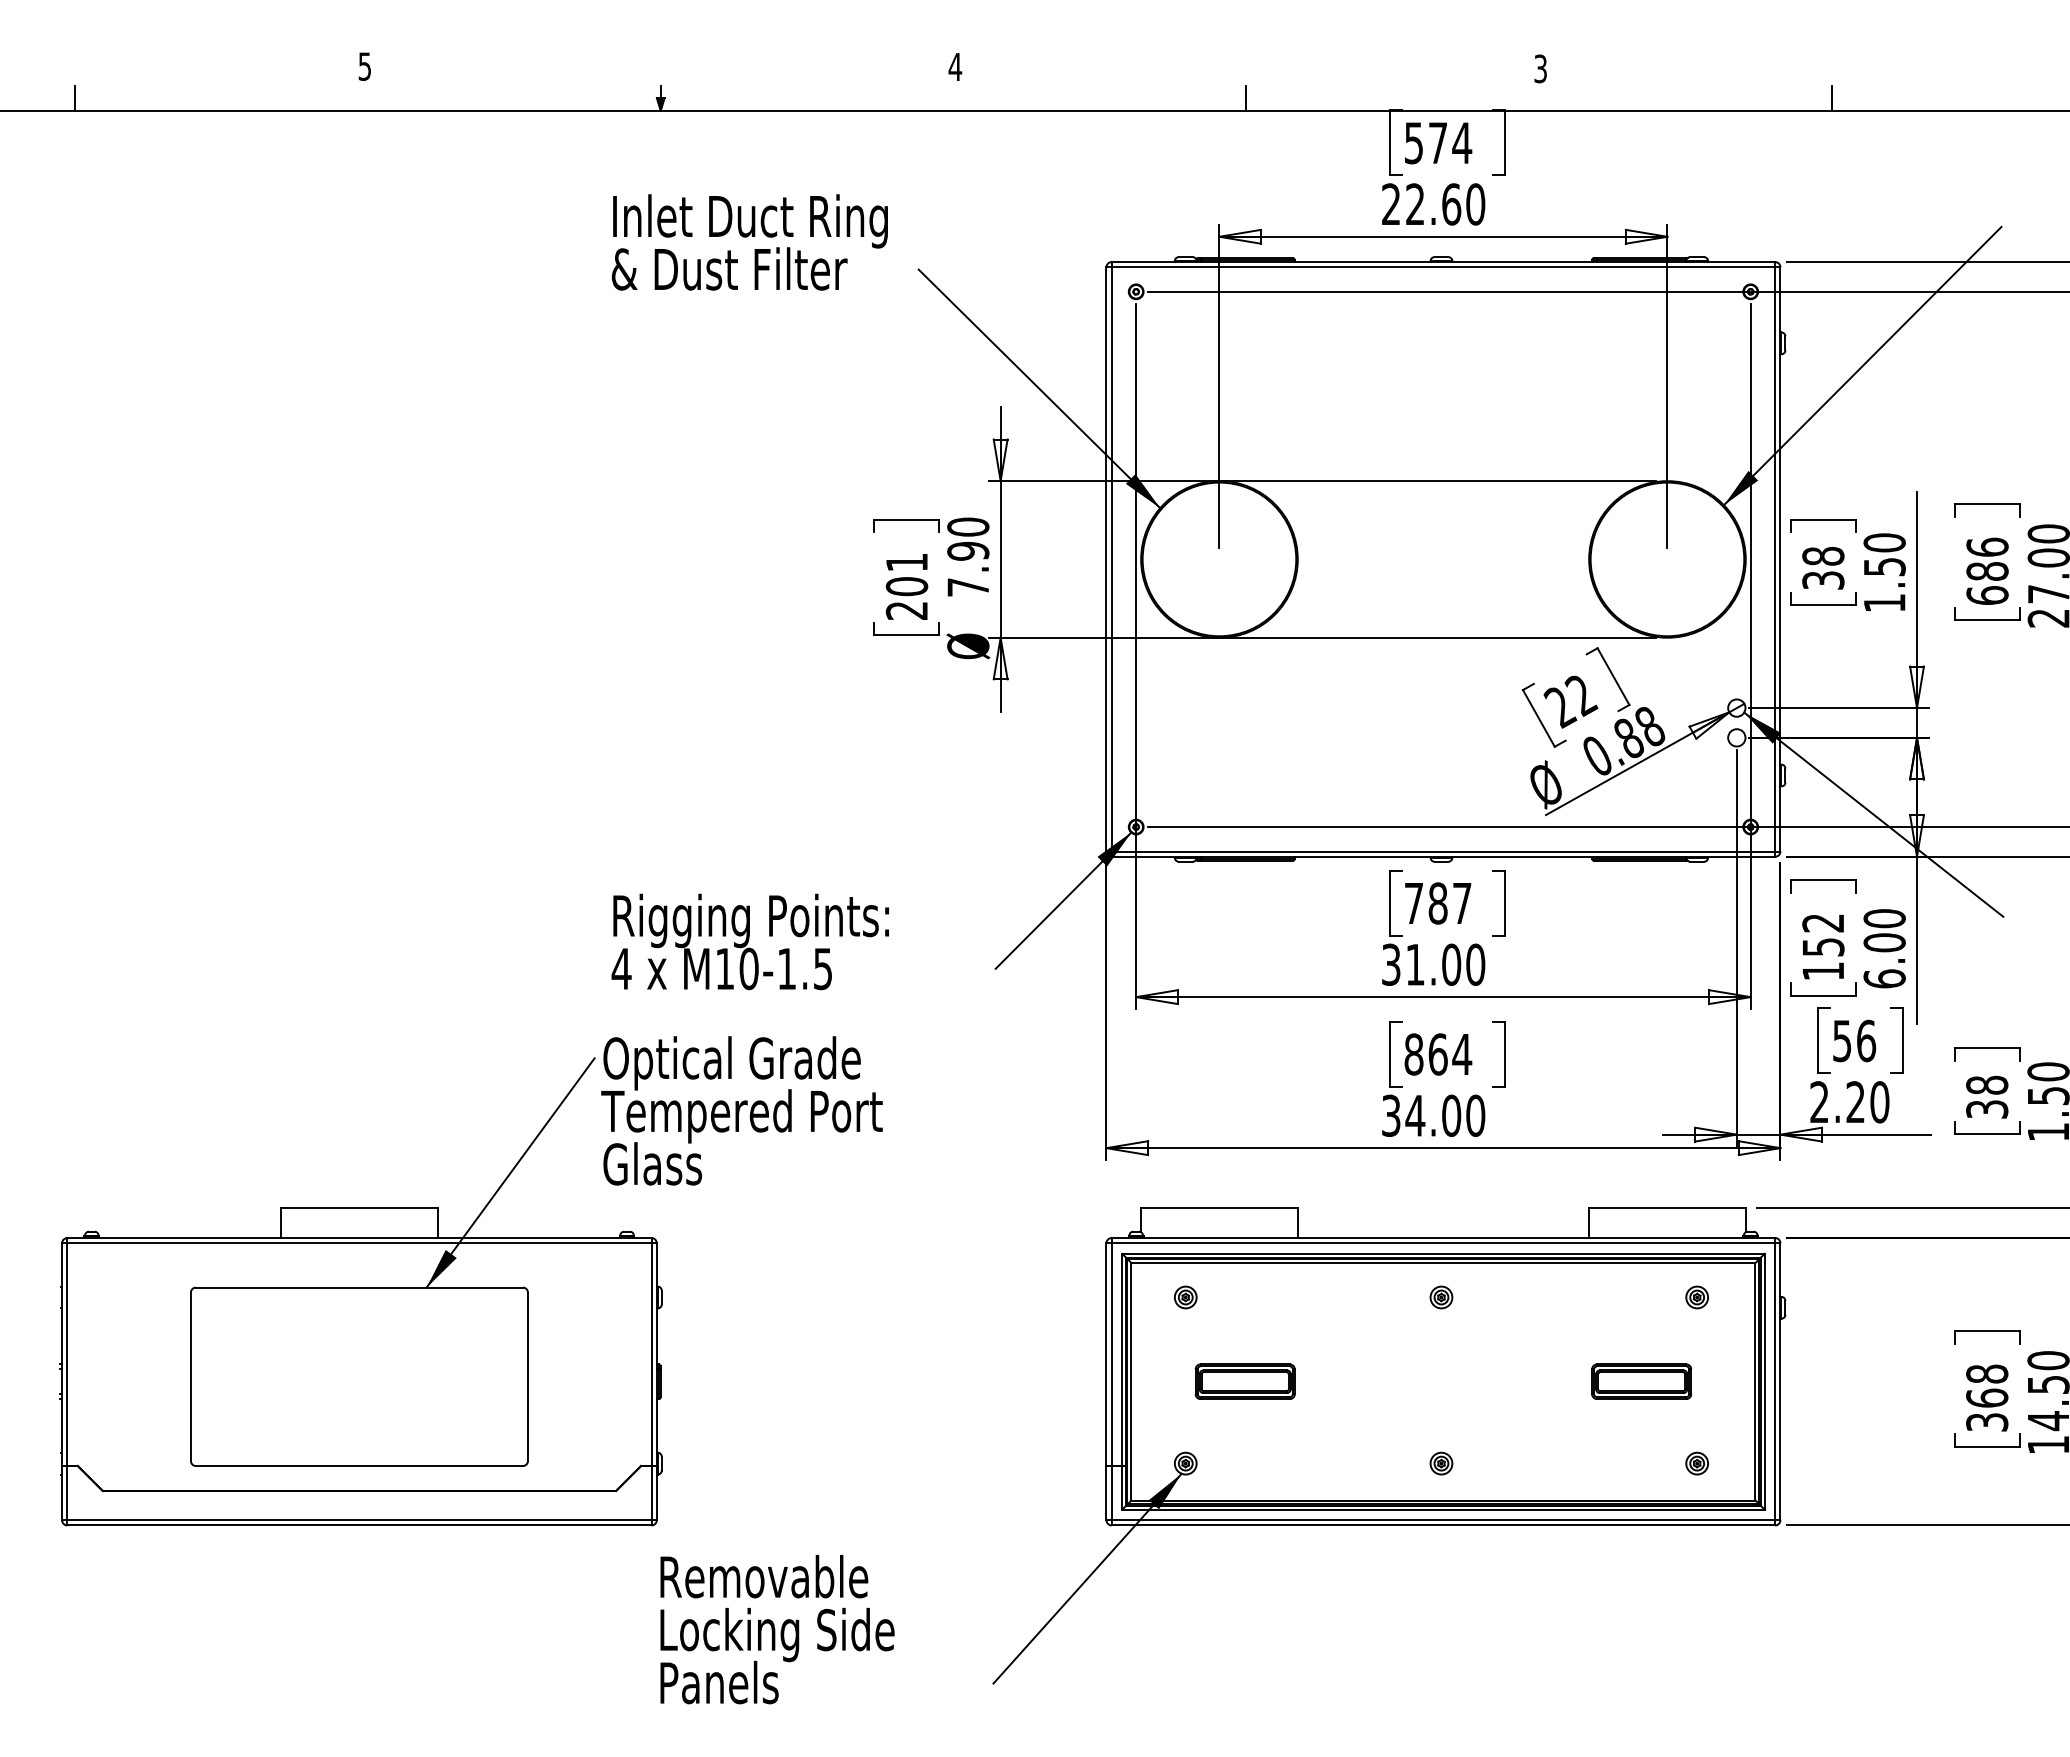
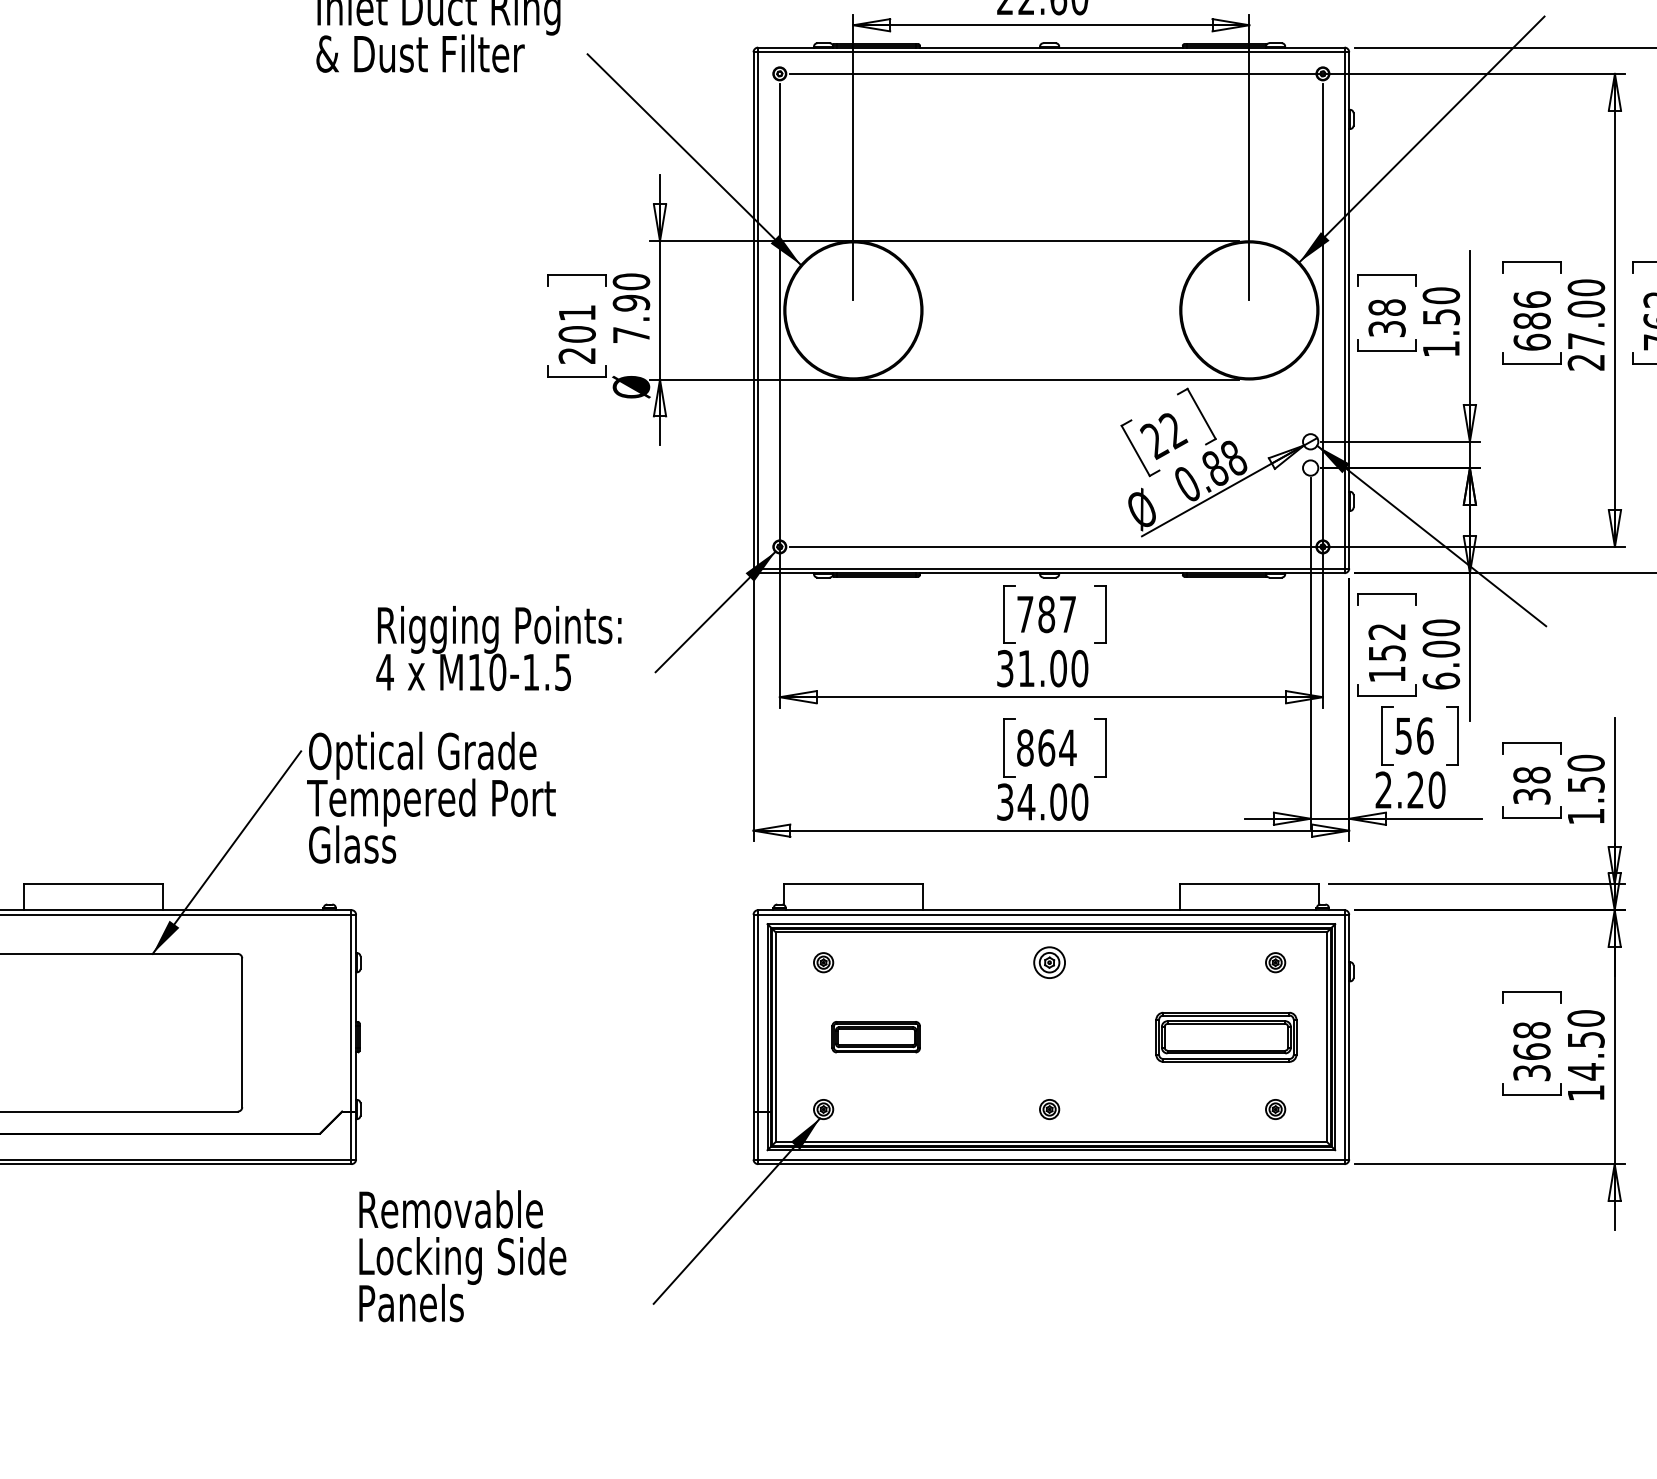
text: (749, 941) -> (498, 648), moved
part: (1441, 1297) -> (1049, 962), size x1.6
part: (1641, 1381) -> (1226, 1036), size x1.6

